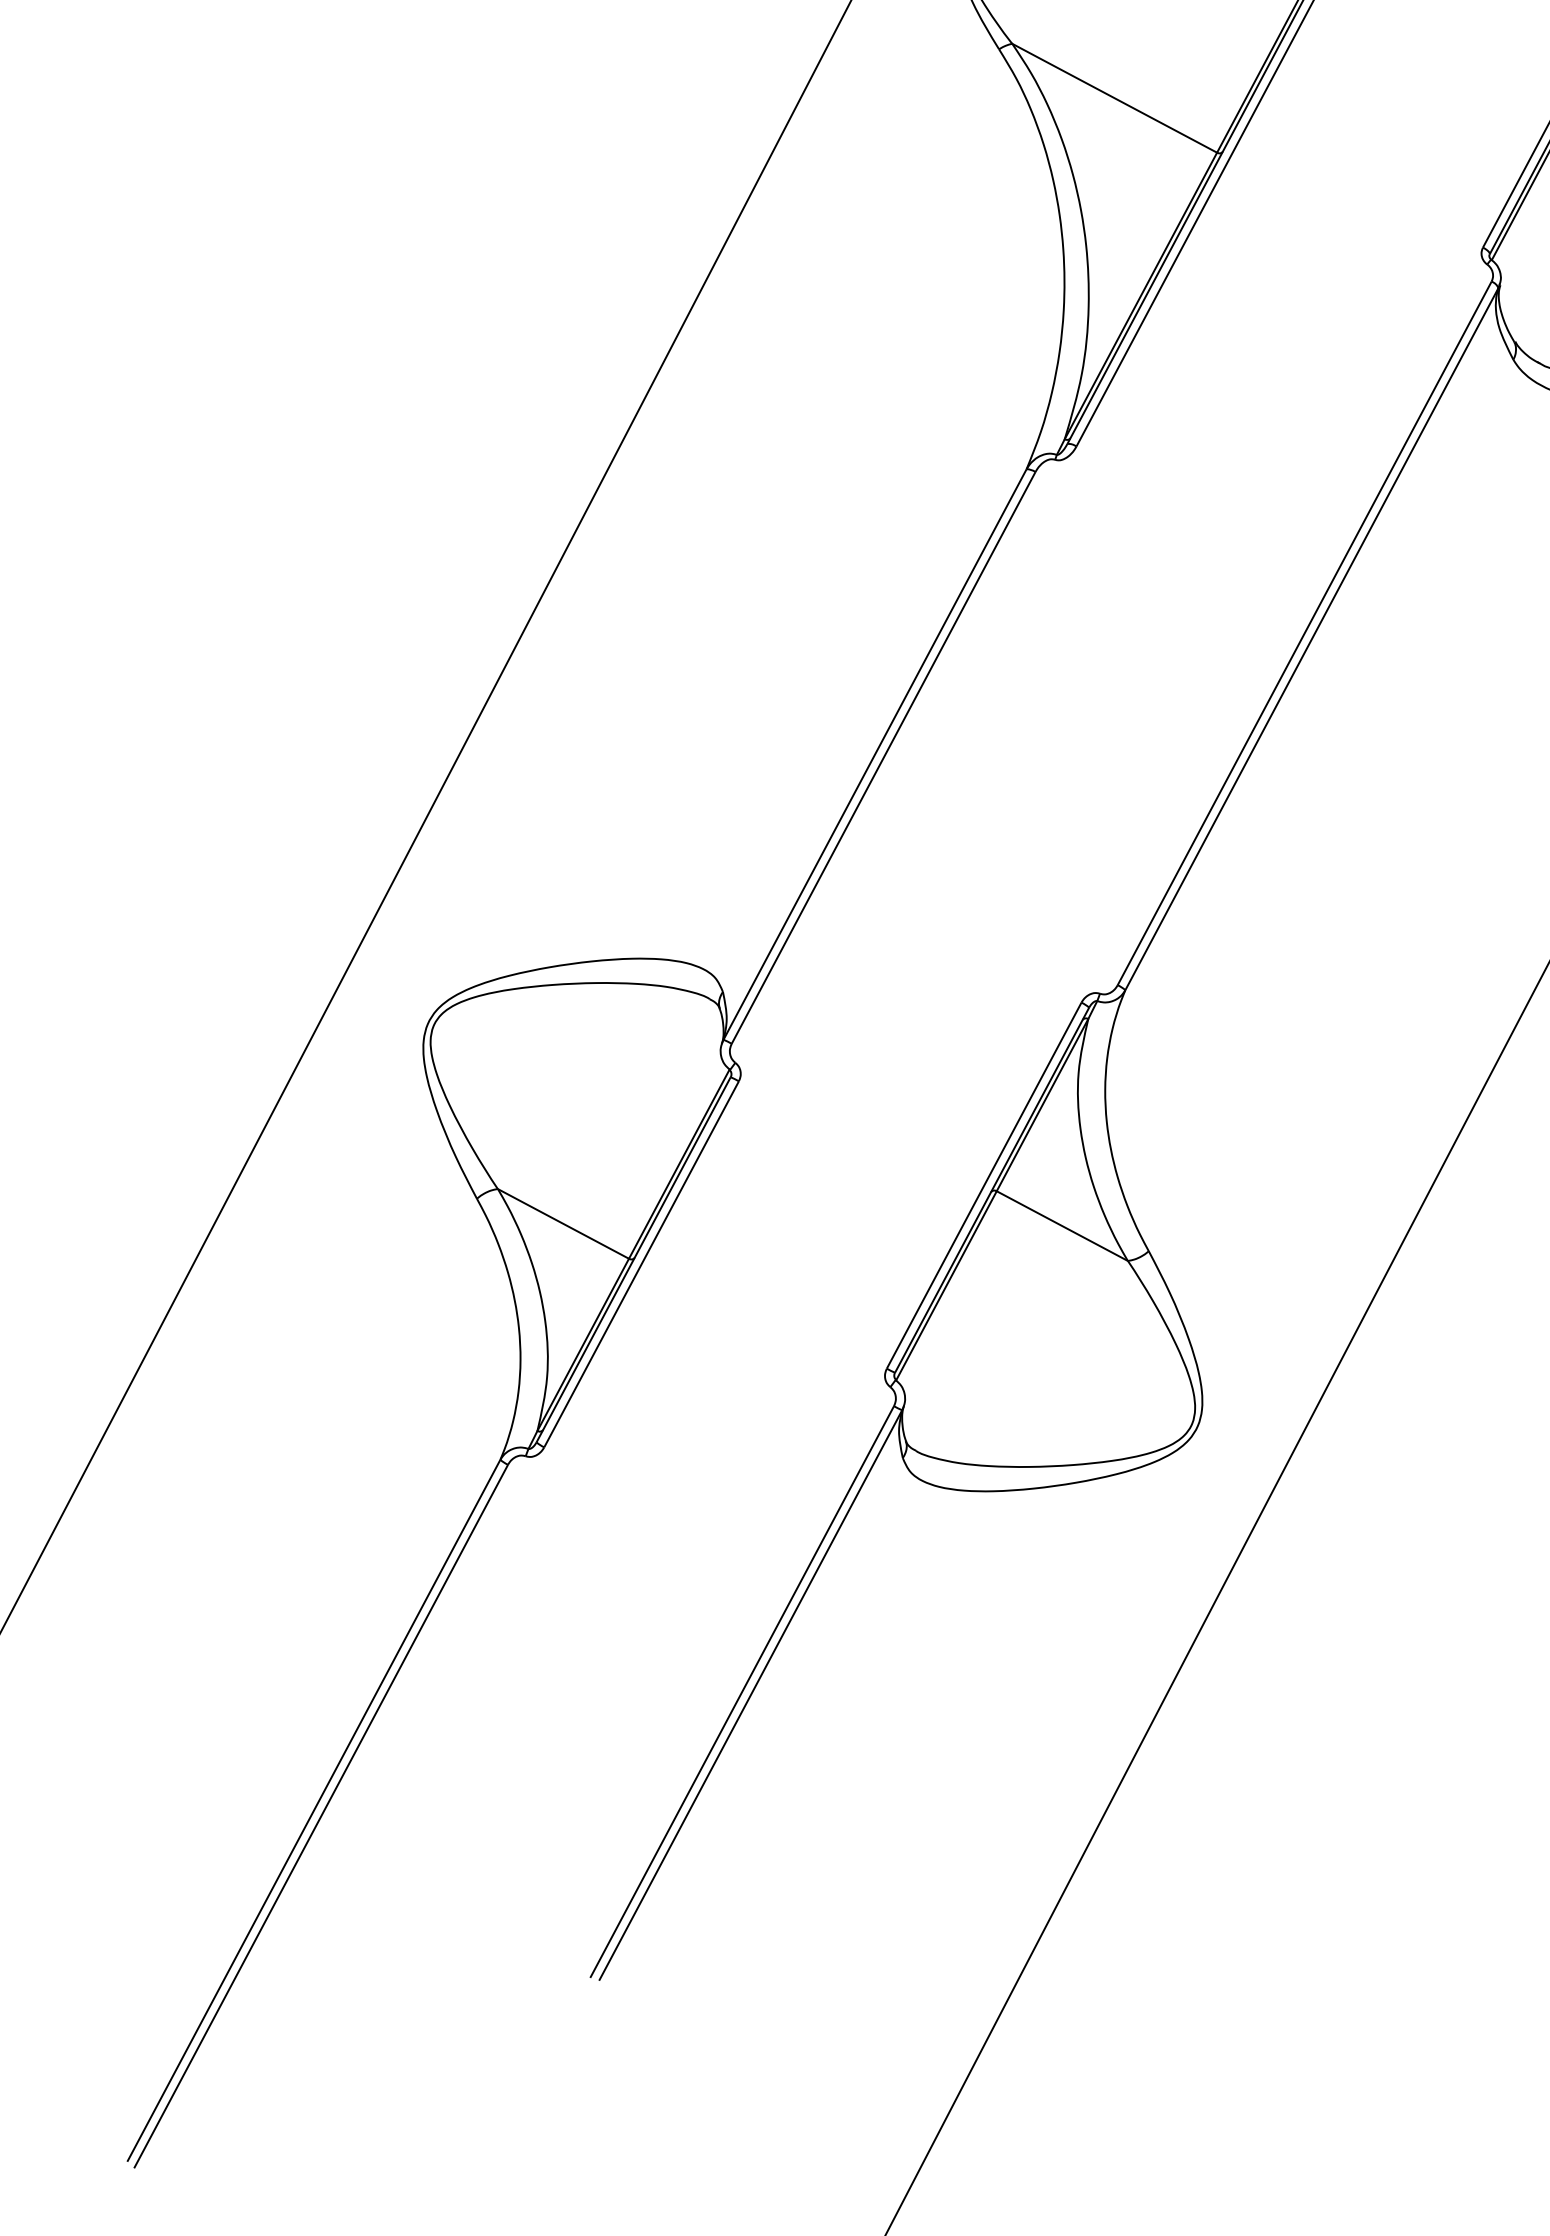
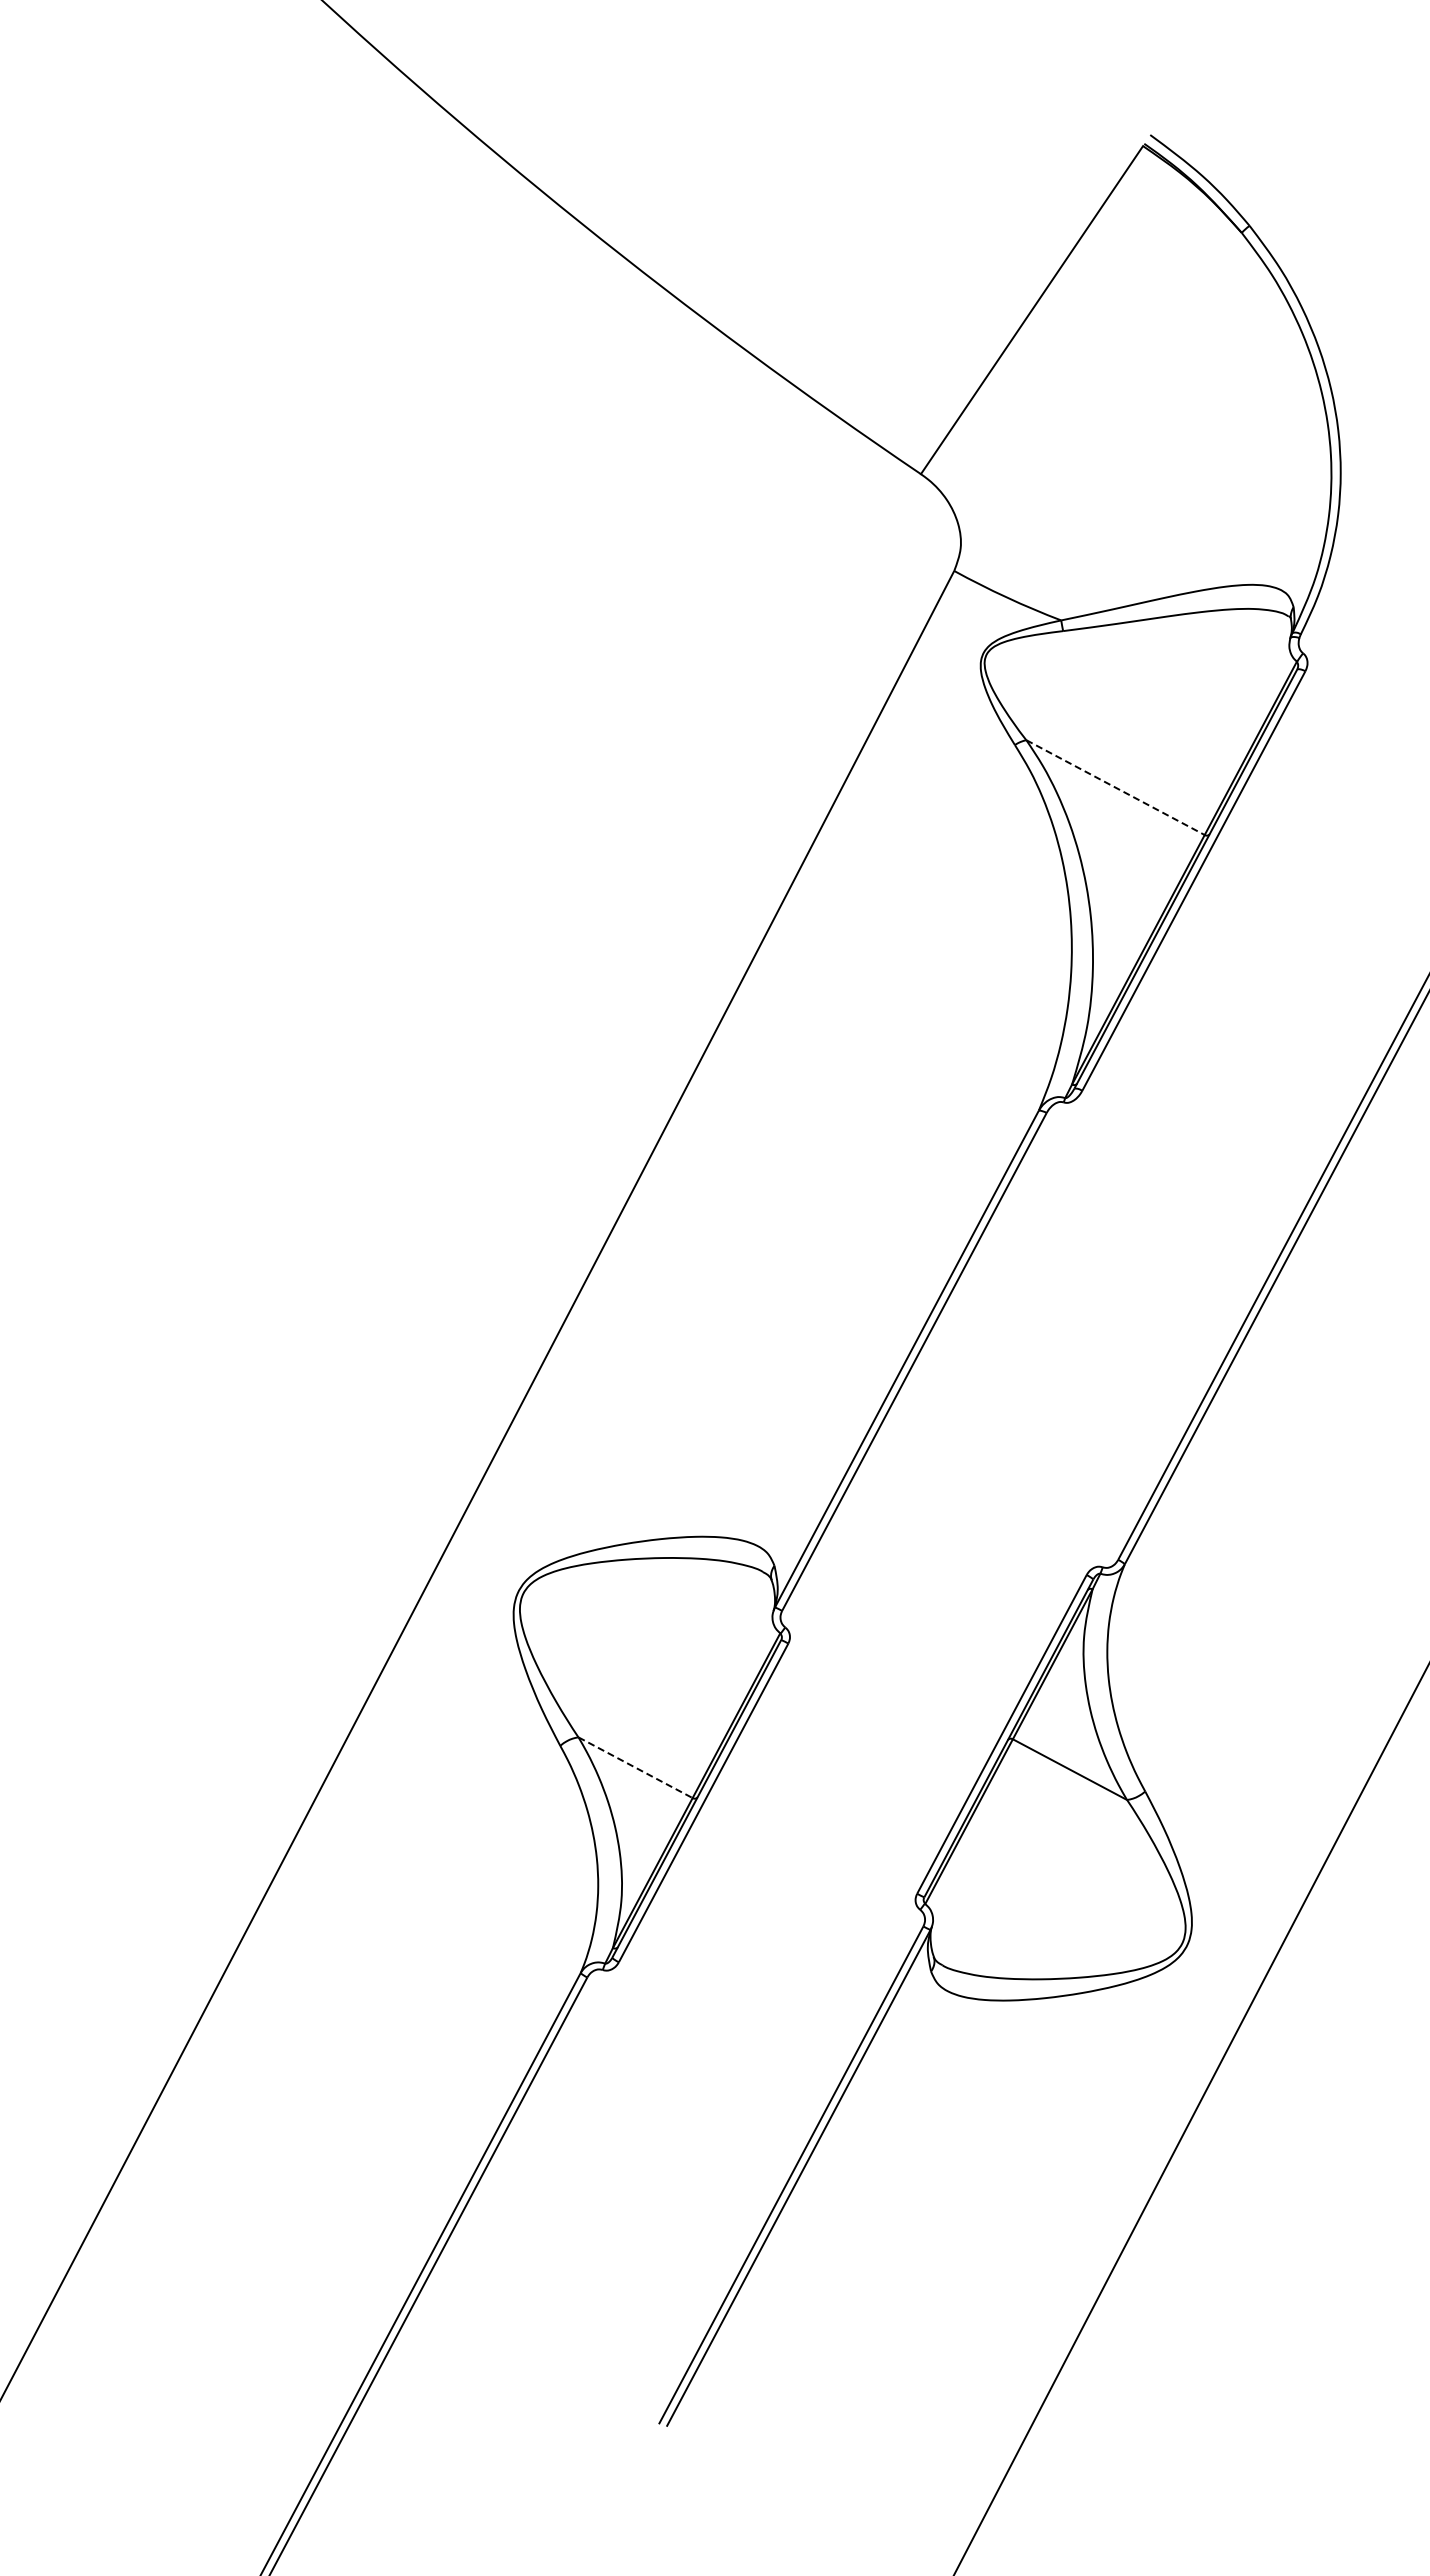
line: (1114, 98) -> (1115, 787), solid -> dashed
line: (563, 1223) -> (635, 1767), solid -> dashed

